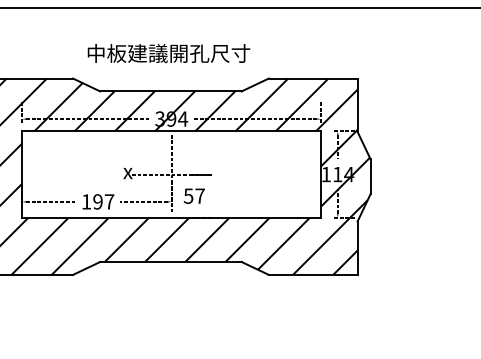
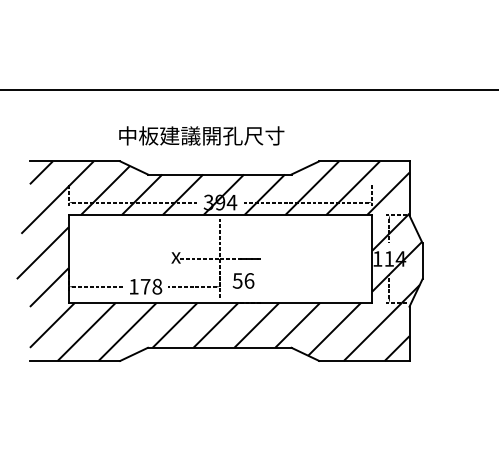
text: (168, 53) -> (201, 135), moved
text: (200, 195) -> (249, 280), 57 -> 56
text: (103, 201) -> (151, 286), 197 -> 178

